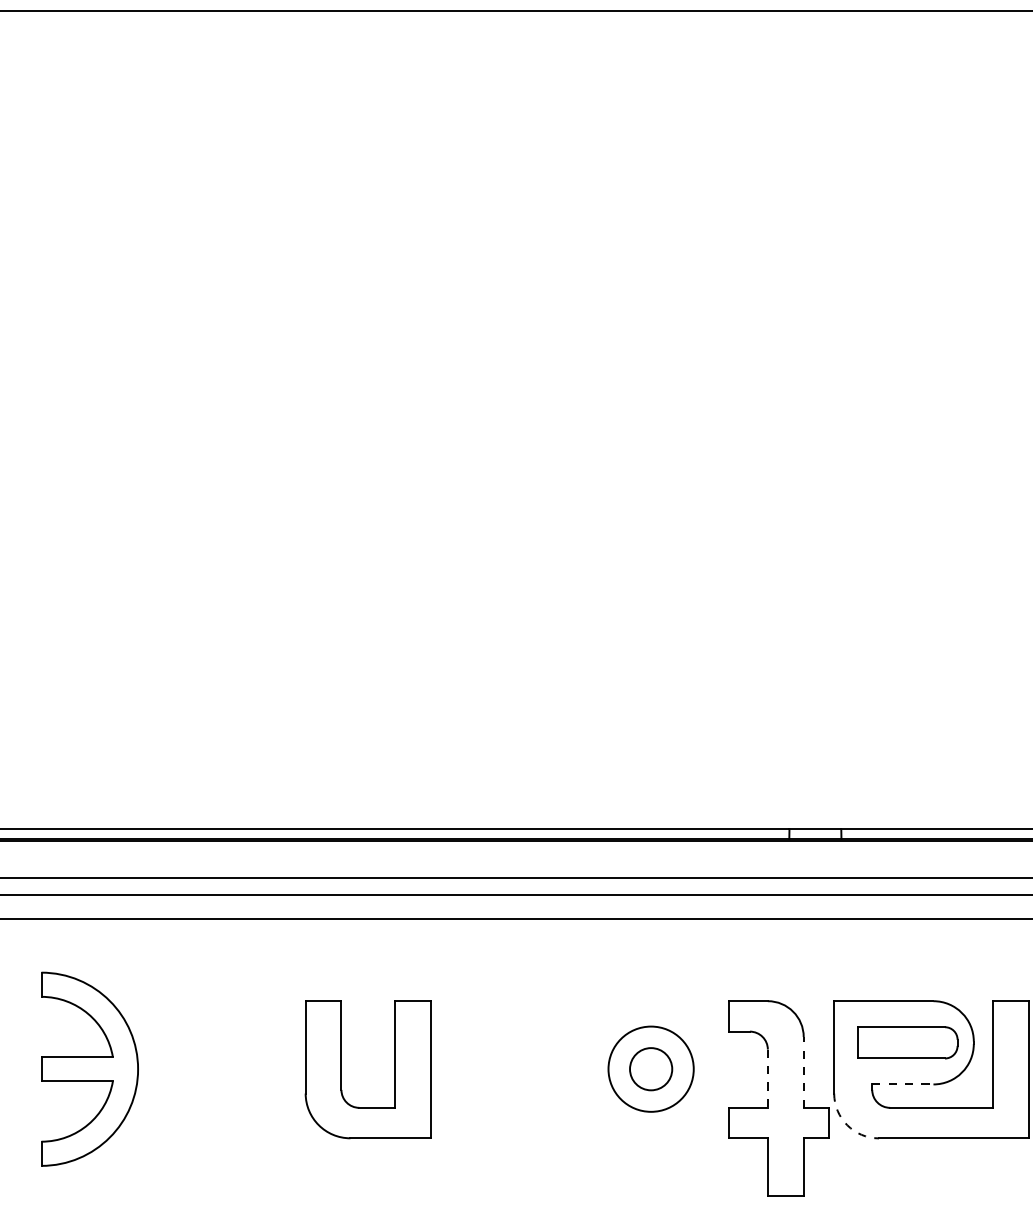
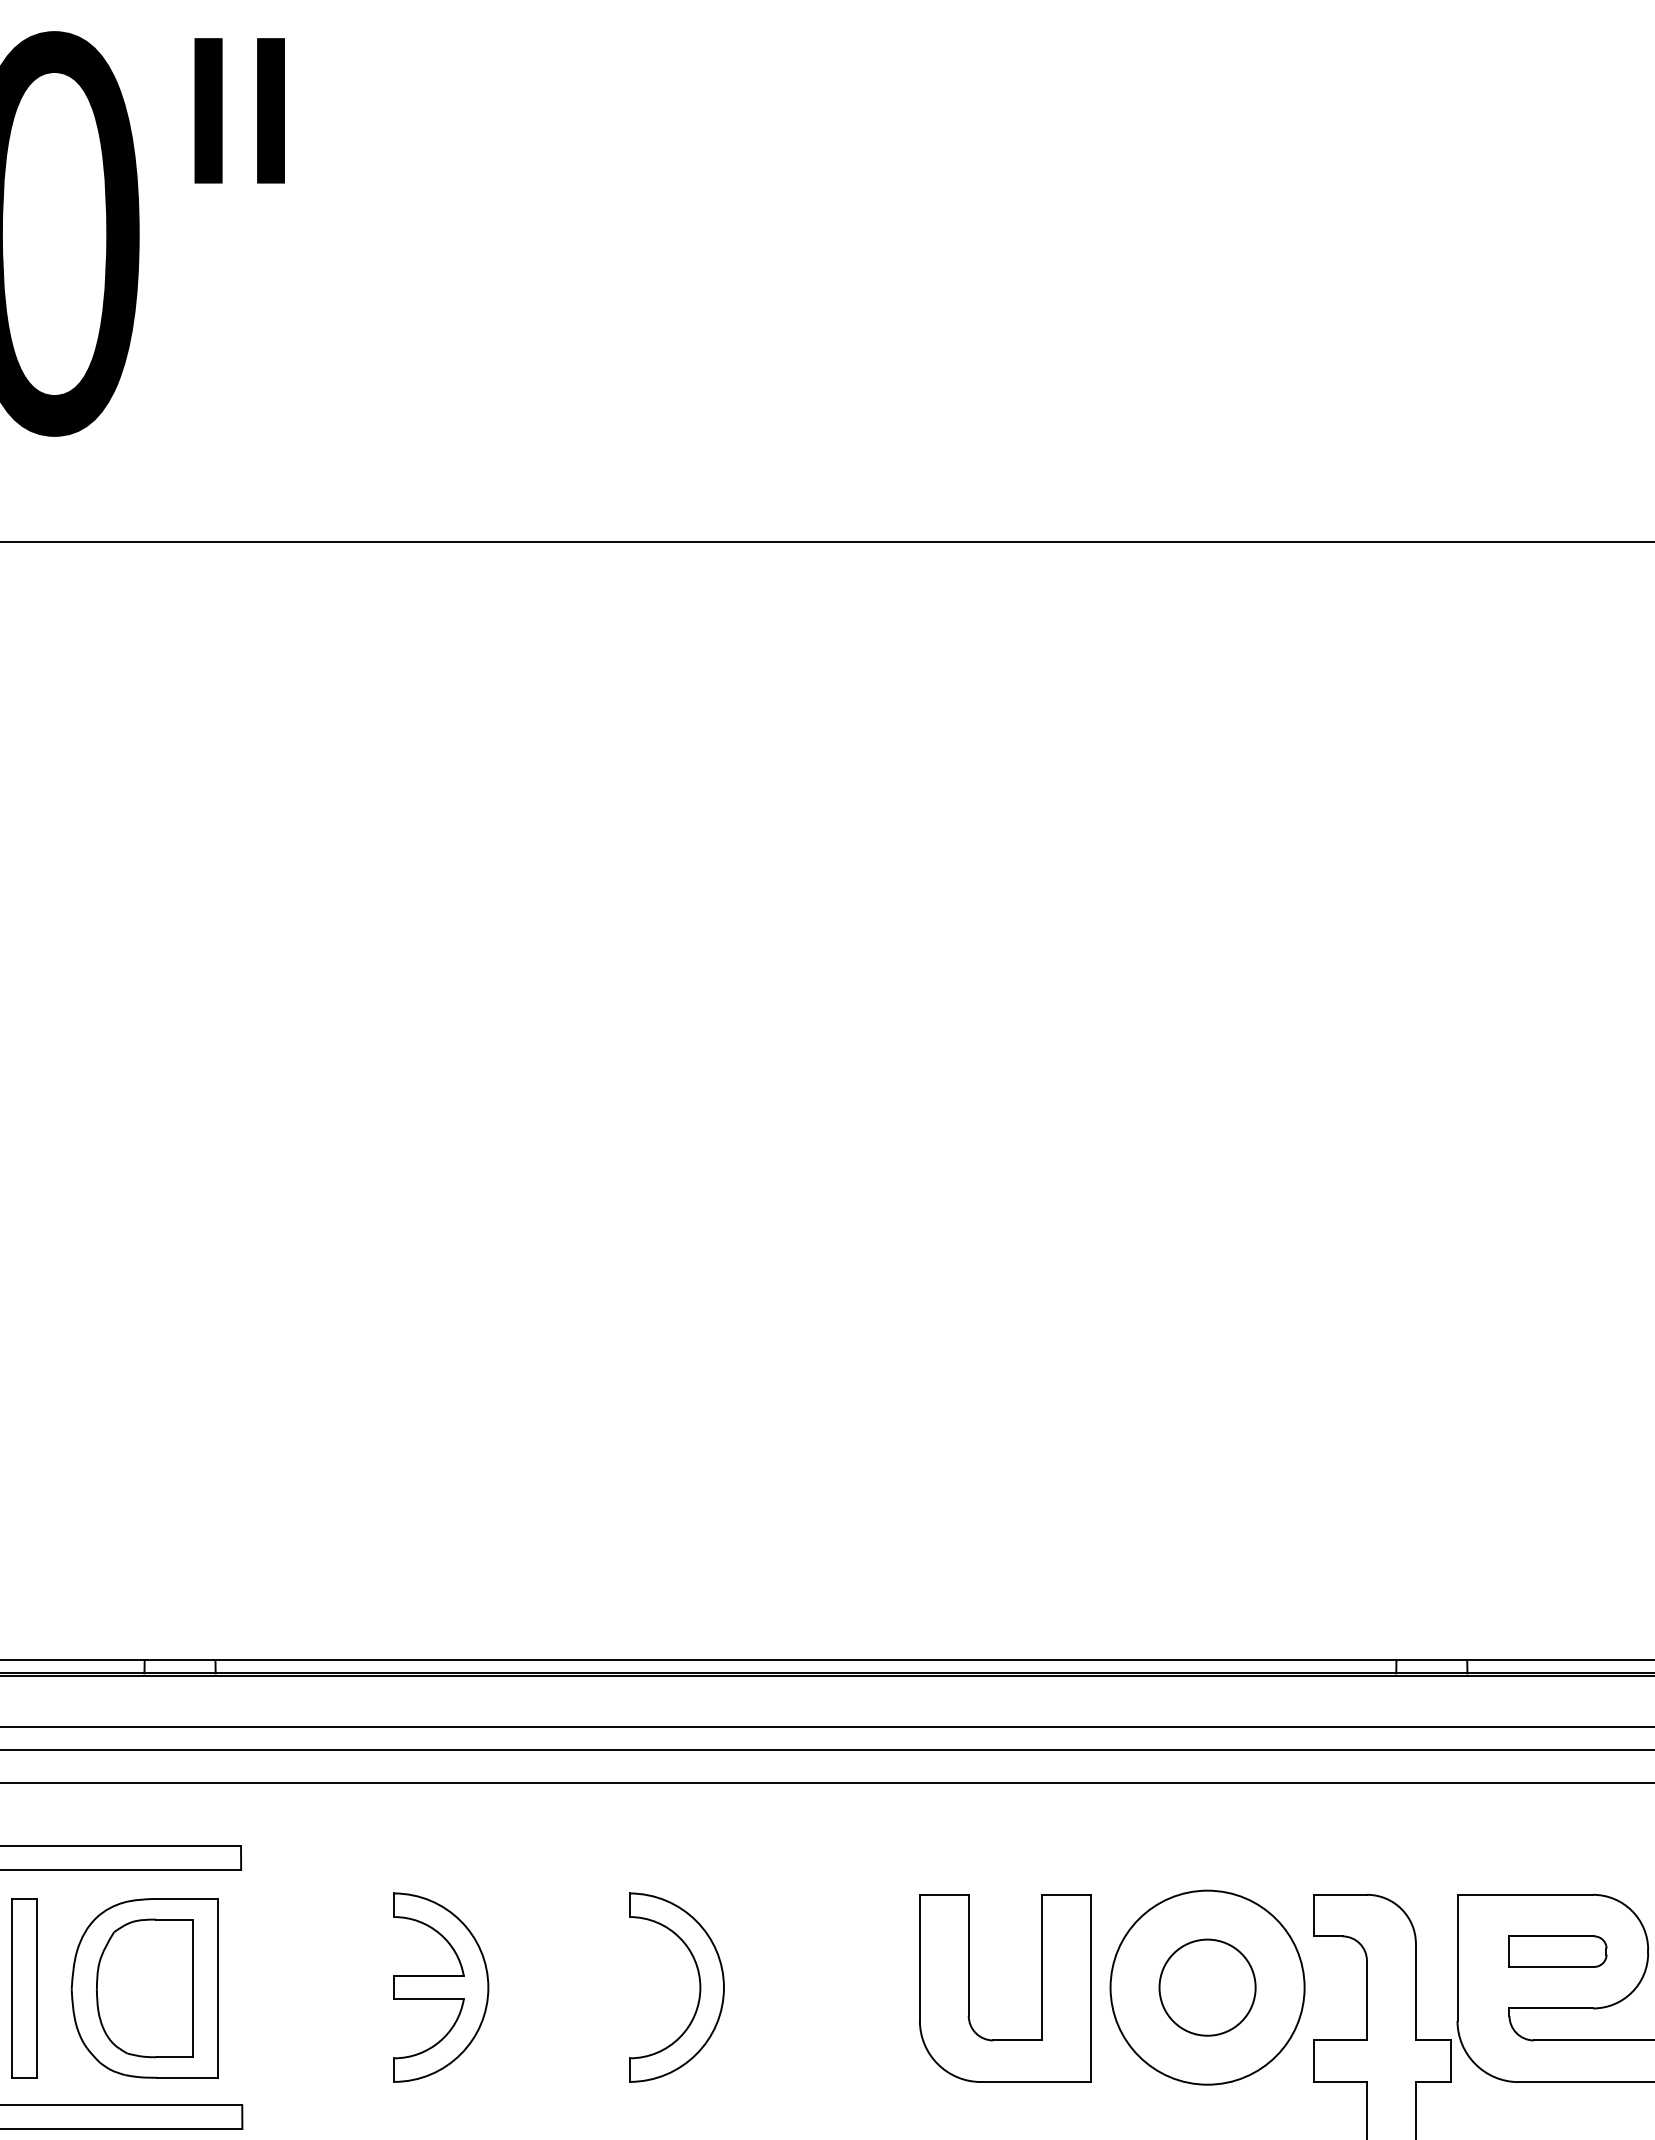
part: (907, 1042) -> (1557, 1951), size x0.71
part: (90, 1069) -> (441, 1987), size x0.71
part: (279, 1069) -> (699, 1987), added
part: (341, 1069) -> (969, 1988), moved
circle: (651, 1069) -> (1207, 1987), size x1.67
circle: (651, 1069) -> (1207, 1987), size x1.67
line: (803, 1072) -> (1415, 1991), dashed -> solid
line: (767, 1078) -> (1366, 2000), dashed -> solid
line: (903, 1084) -> (1551, 2008), dashed -> solid
arc: (847, 1125) -> (1475, 2064), dashed -> solid

